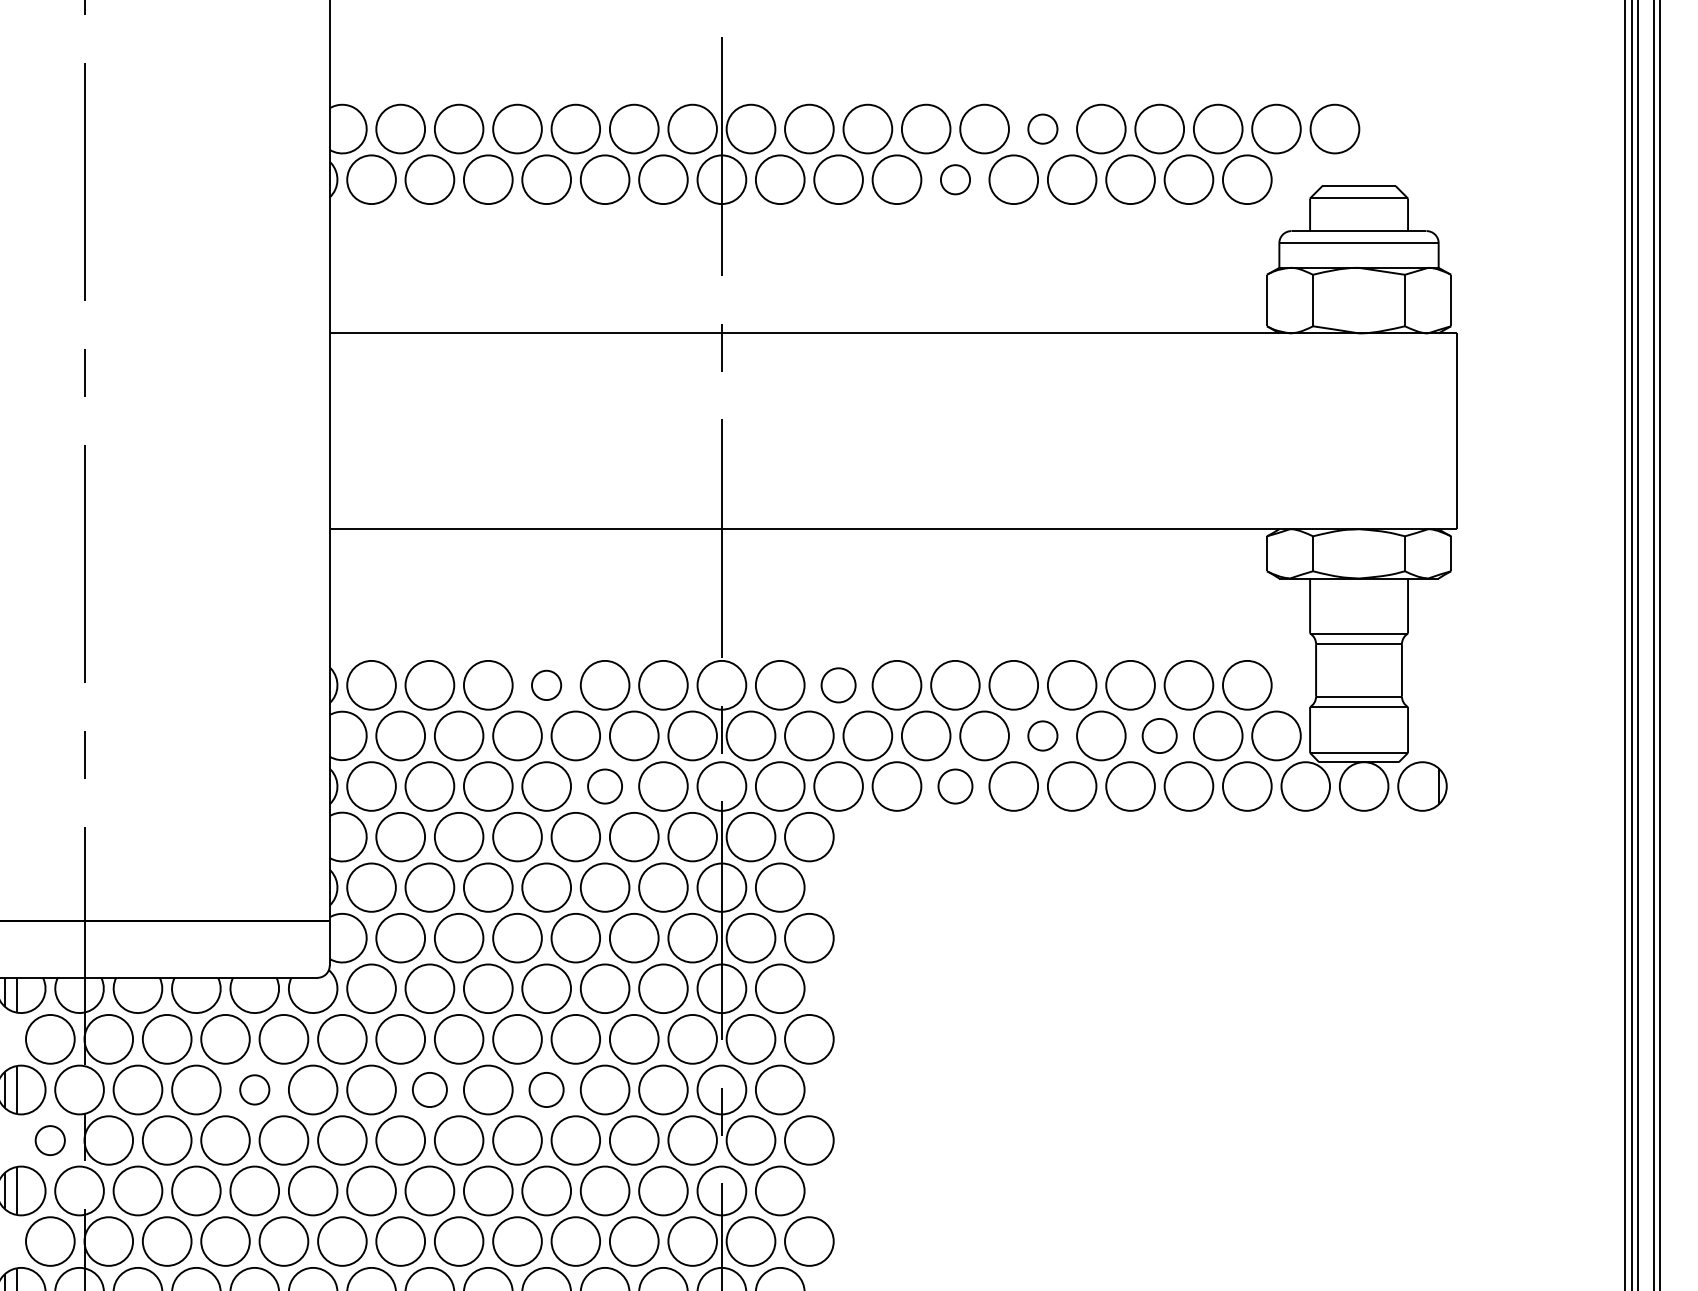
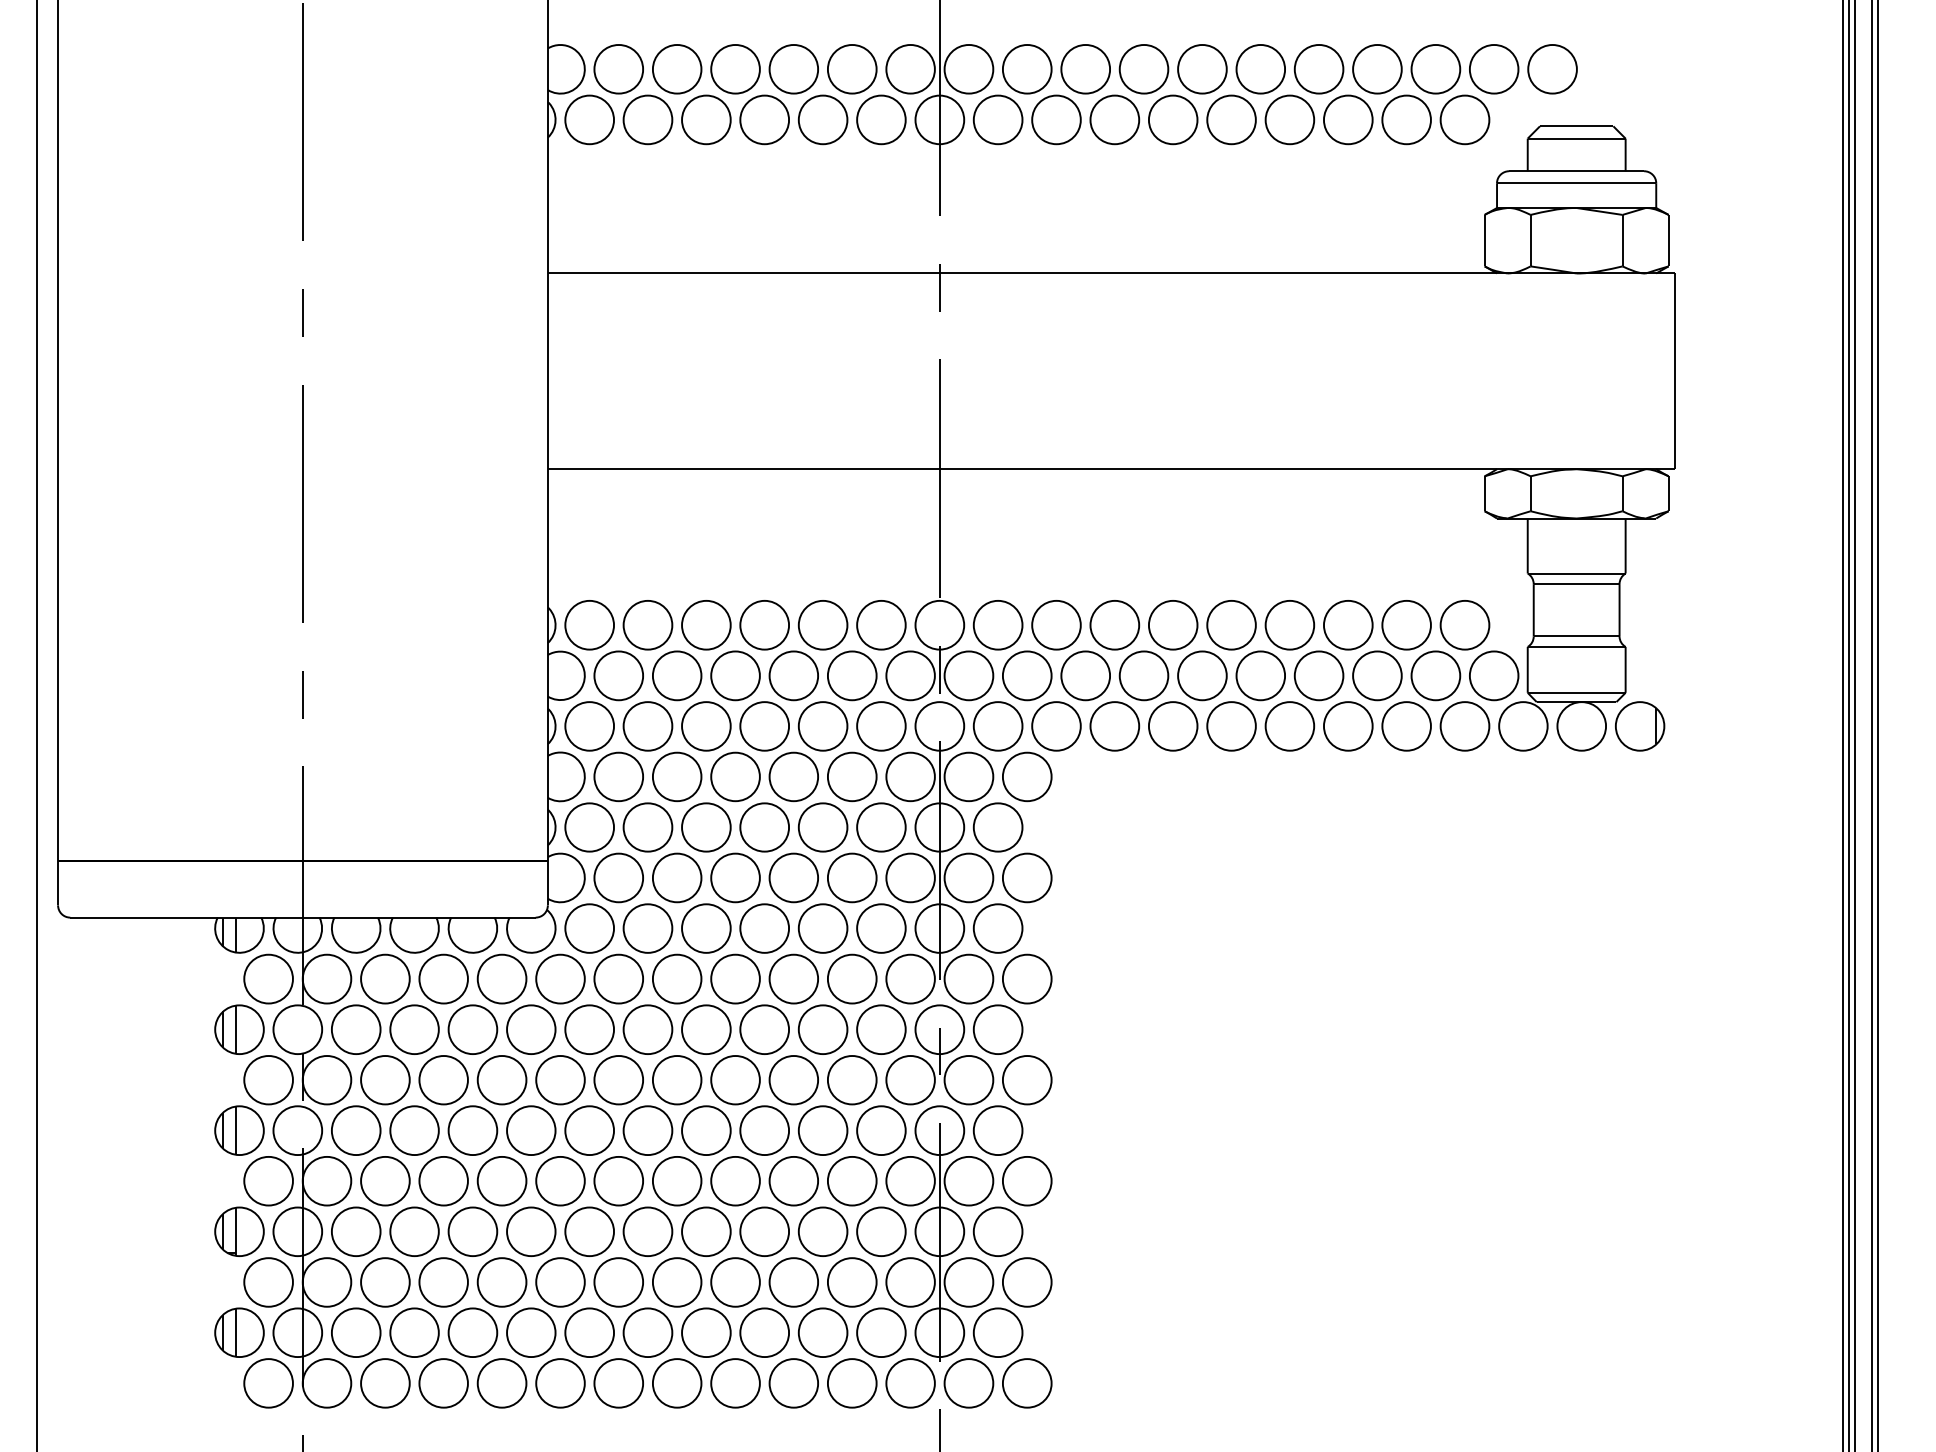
part: (1042, 129) -> (1260, 69), size x1.67
part: (955, 179) -> (1173, 119), size x1.67
part: (546, 685) -> (764, 625), size x1.67
part: (838, 685) -> (1056, 625), size x1.43
part: (1042, 735) -> (1260, 675), size x1.67
part: (1159, 735) -> (1377, 675), size x1.43
part: (604, 786) -> (822, 726), size x1.43
part: (955, 786) -> (1173, 726), size x1.43
part: (254, 1089) -> (472, 1029), size x1.67
part: (429, 1089) -> (647, 1029), size x1.43
part: (546, 1089) -> (764, 1029), size x1.43
part: (50, 1140) -> (268, 1080), size x1.67

